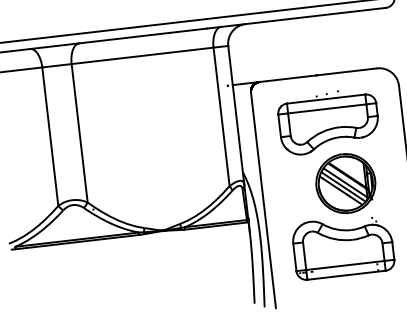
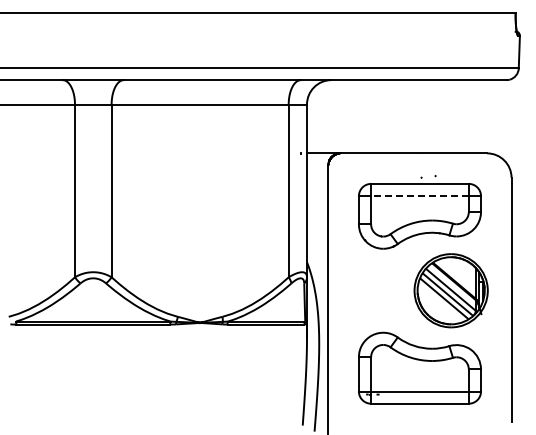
line: (326, 109) -> (419, 196), solid -> dashed
part: (345, 183) -> (450, 290), moved

